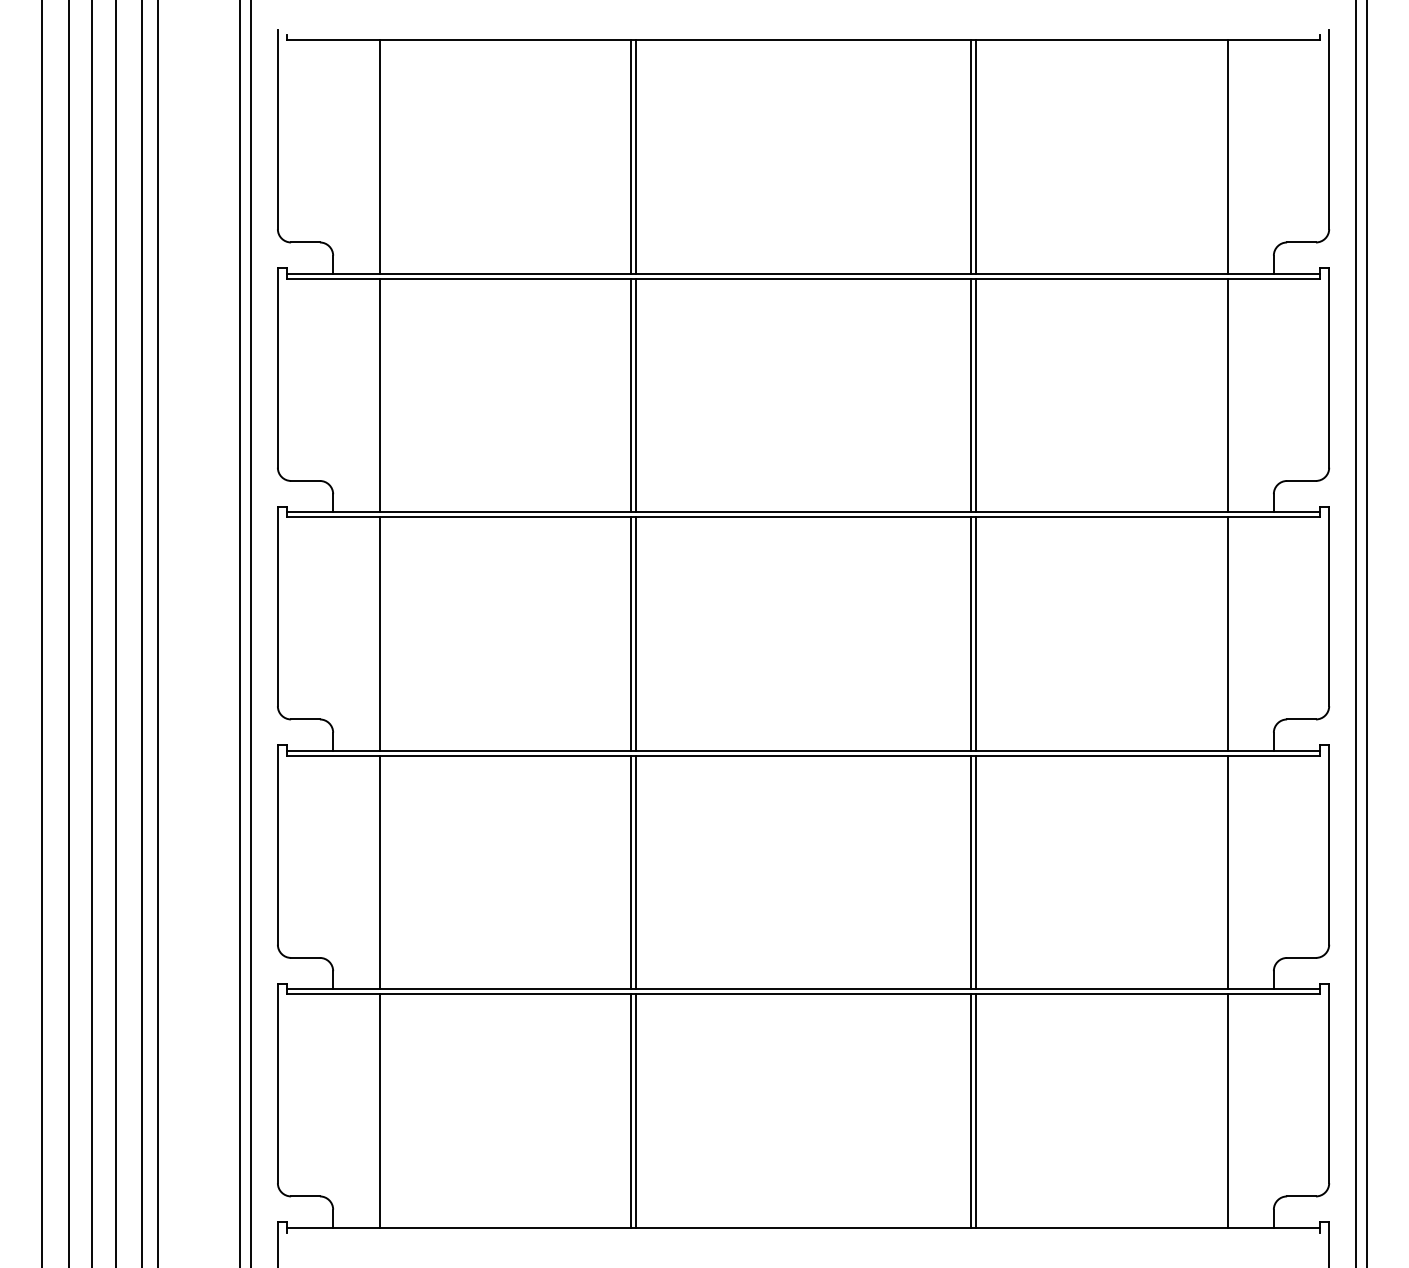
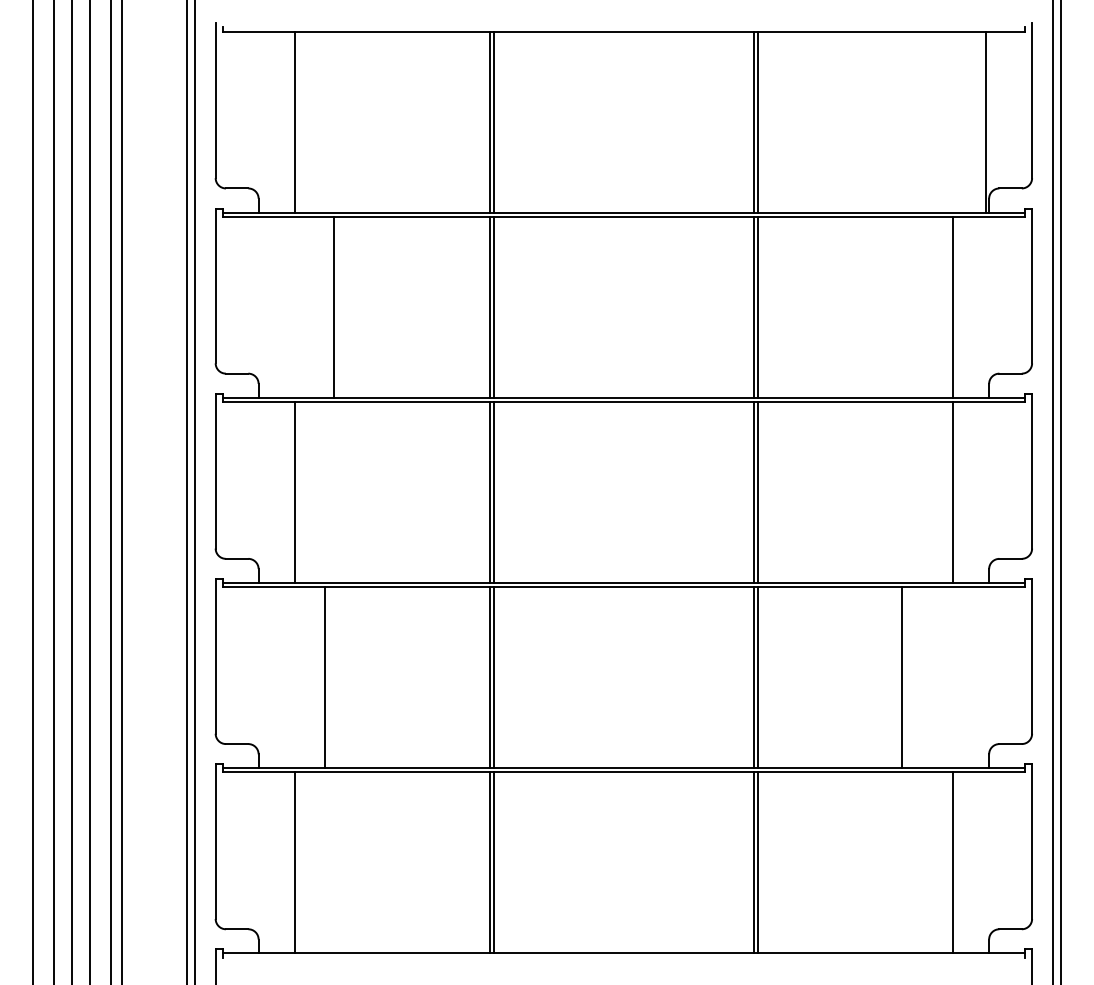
line: (1227, 156) -> (986, 121), moved
line: (379, 394) -> (333, 306), moved
line: (379, 872) -> (324, 677), moved
line: (1227, 872) -> (902, 677), moved

